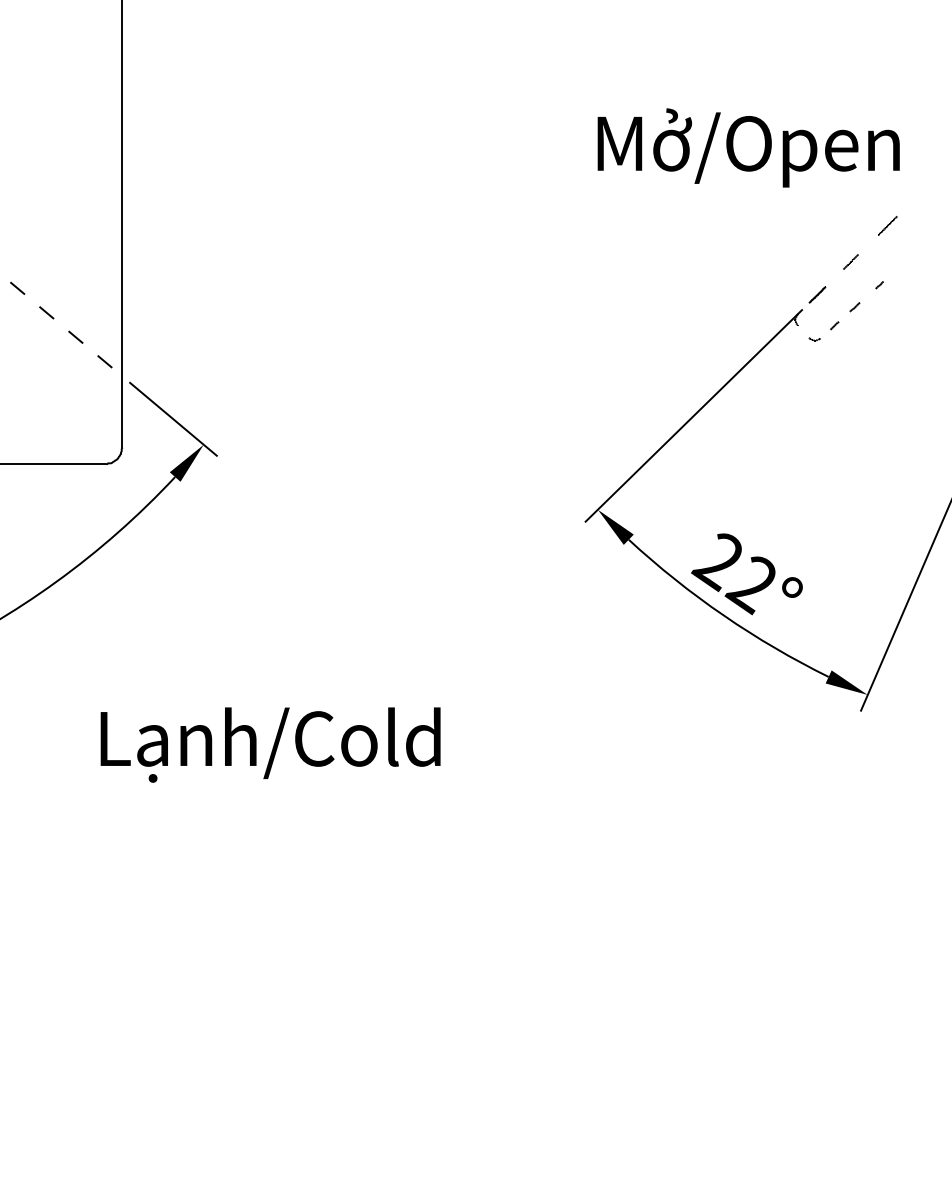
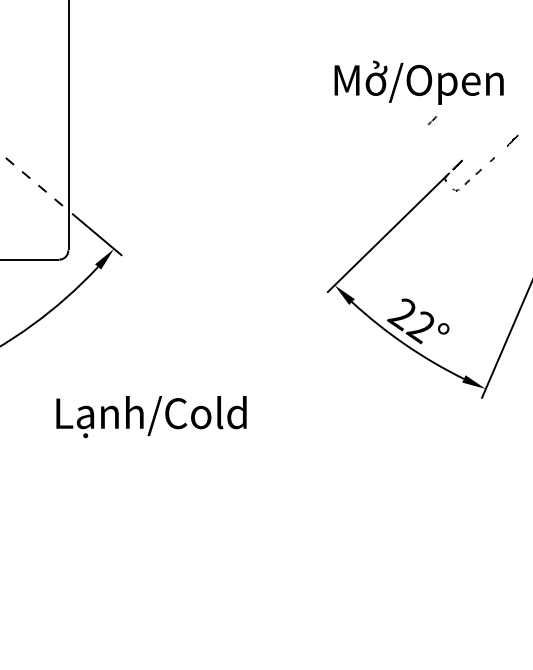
line: (886, 226) -> (512, 140), moved
line: (849, 261) -> (431, 120), moved

